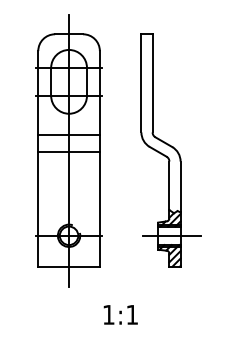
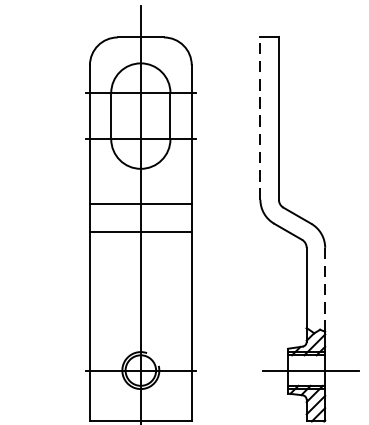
line: (141, 82) -> (260, 117), solid -> dashed
line: (180, 186) -> (325, 289), solid -> dashed

